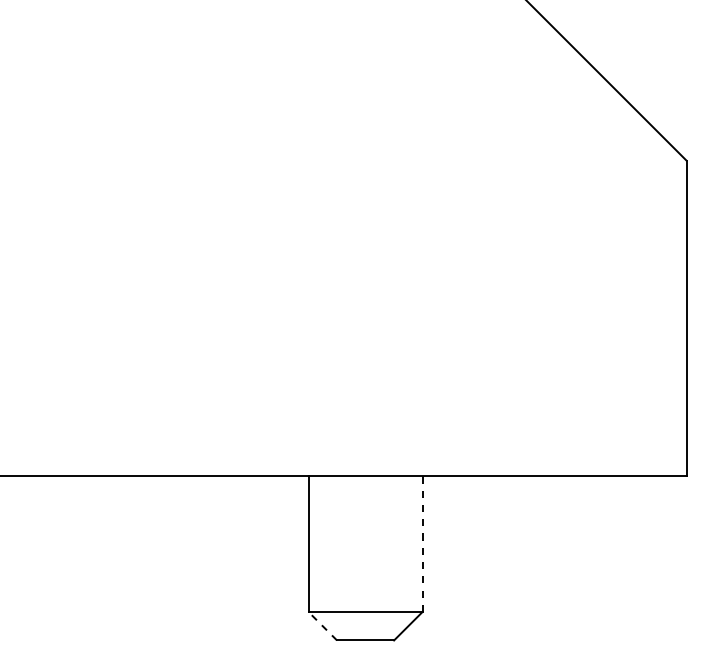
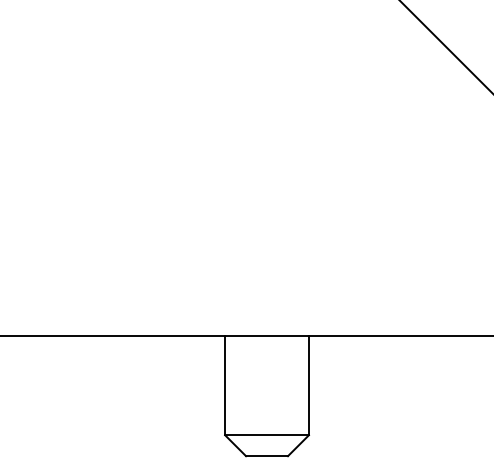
line: (422, 544) -> (308, 385), dashed -> solid
line: (322, 625) -> (235, 445), dashed -> solid

